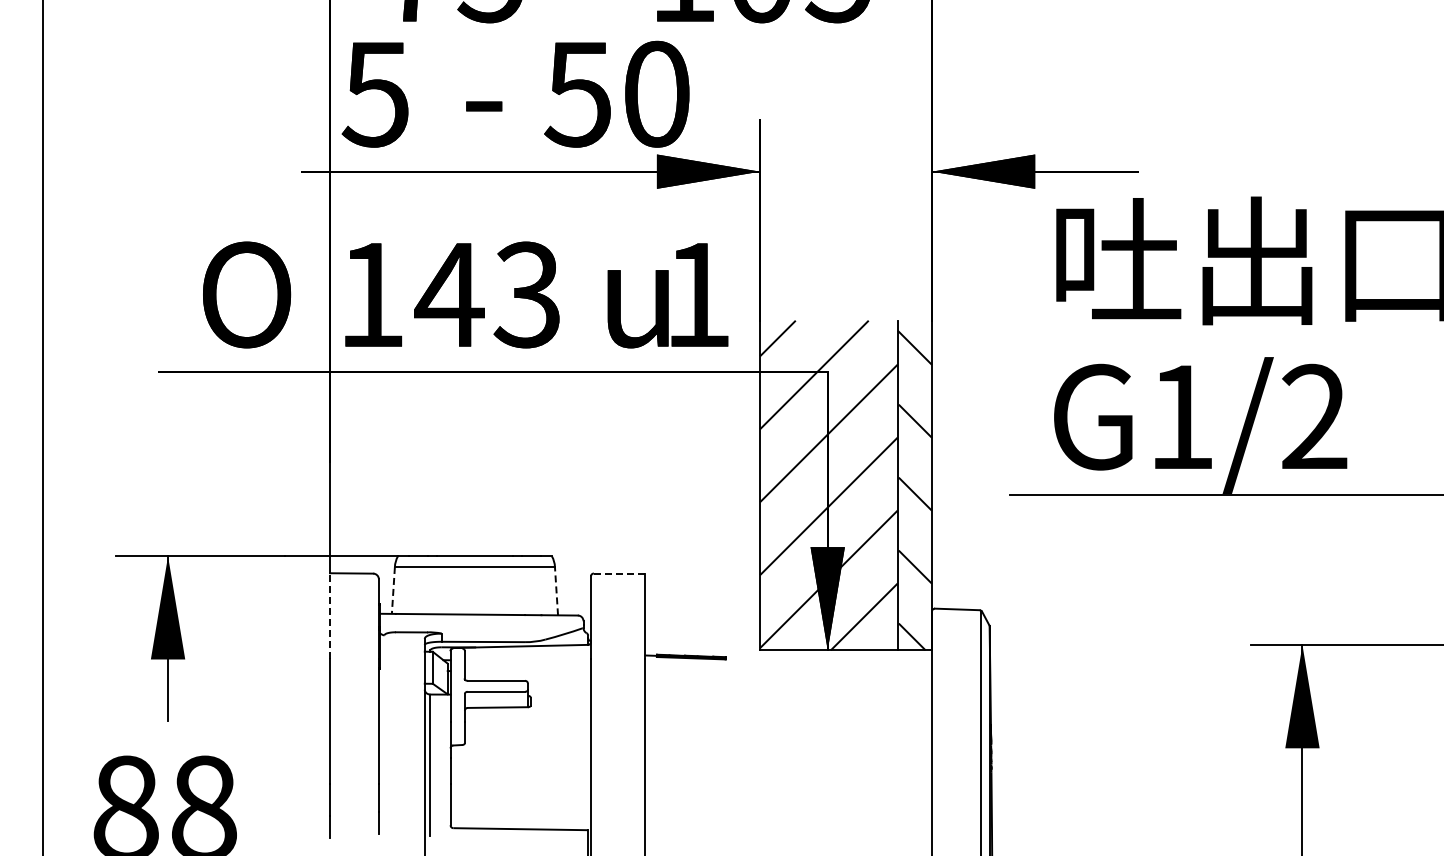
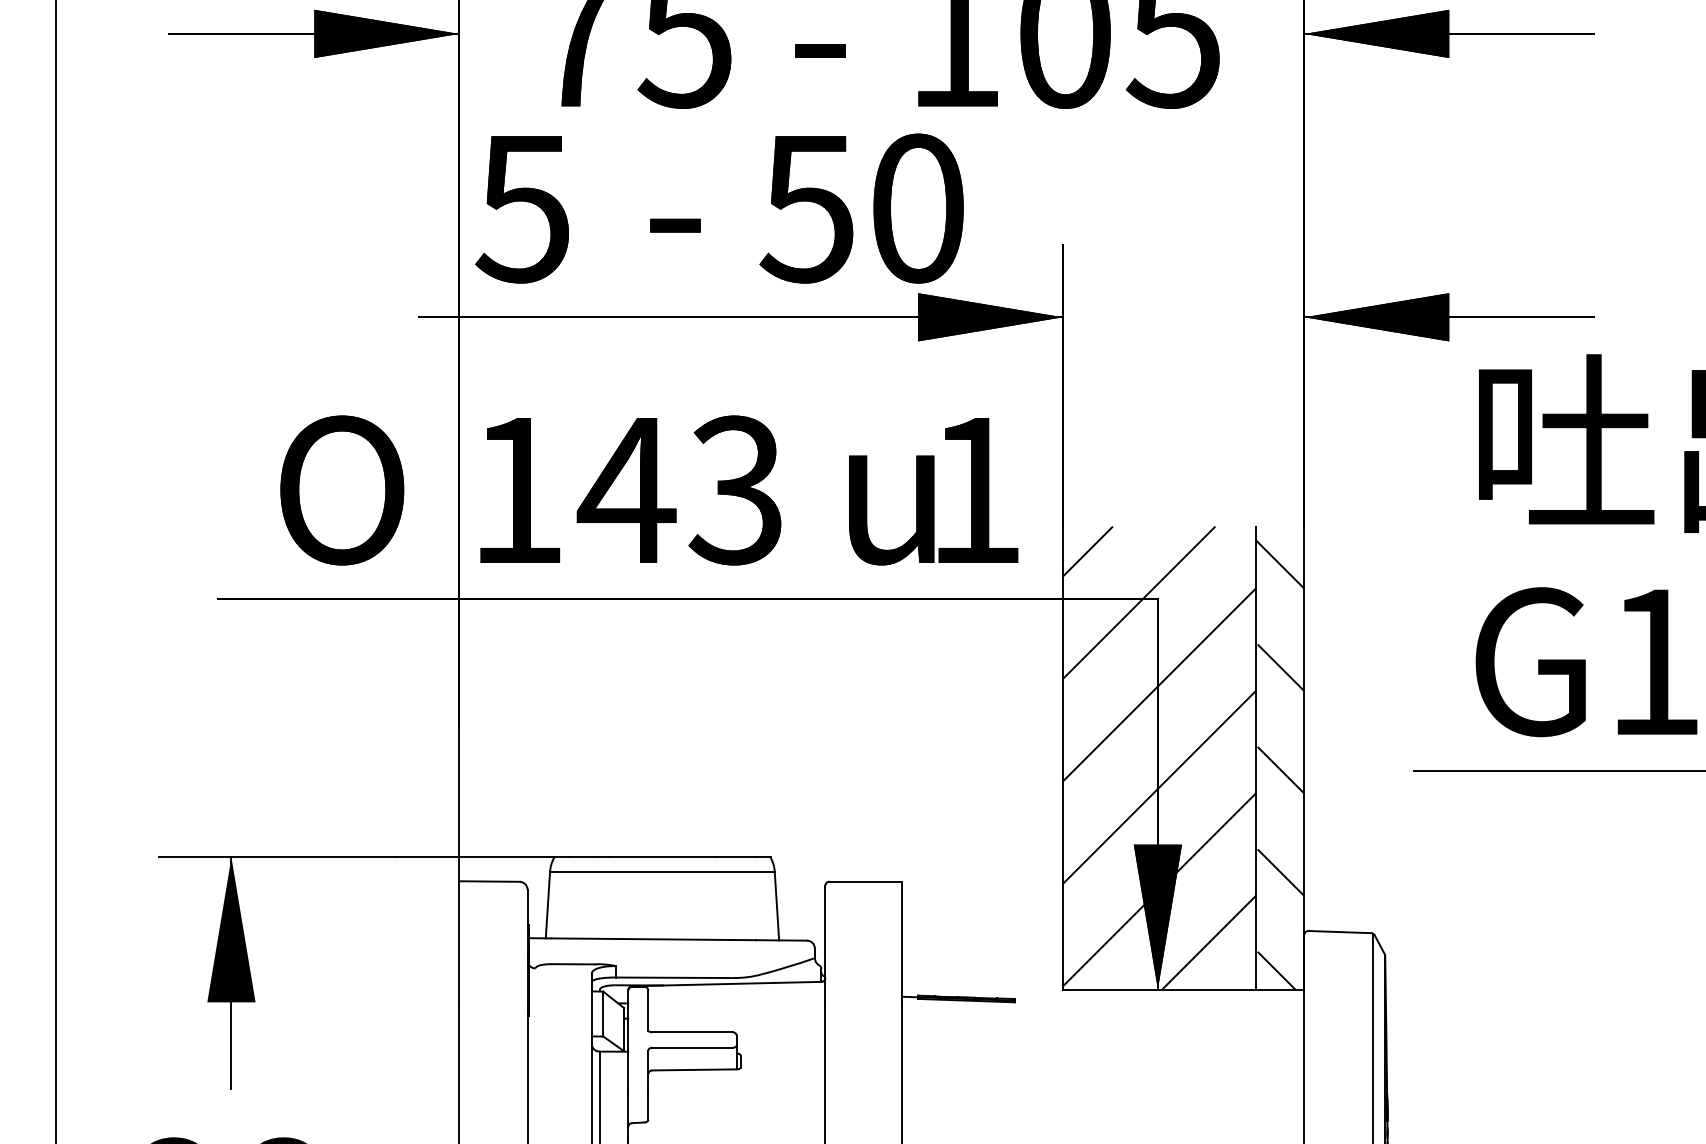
line: (619, 573) -> (865, 881), dashed -> solid
line: (393, 590) -> (548, 905), dashed -> solid
line: (556, 590) -> (776, 905), dashed -> solid
line: (330, 615) -> (459, 940), dashed -> solid

